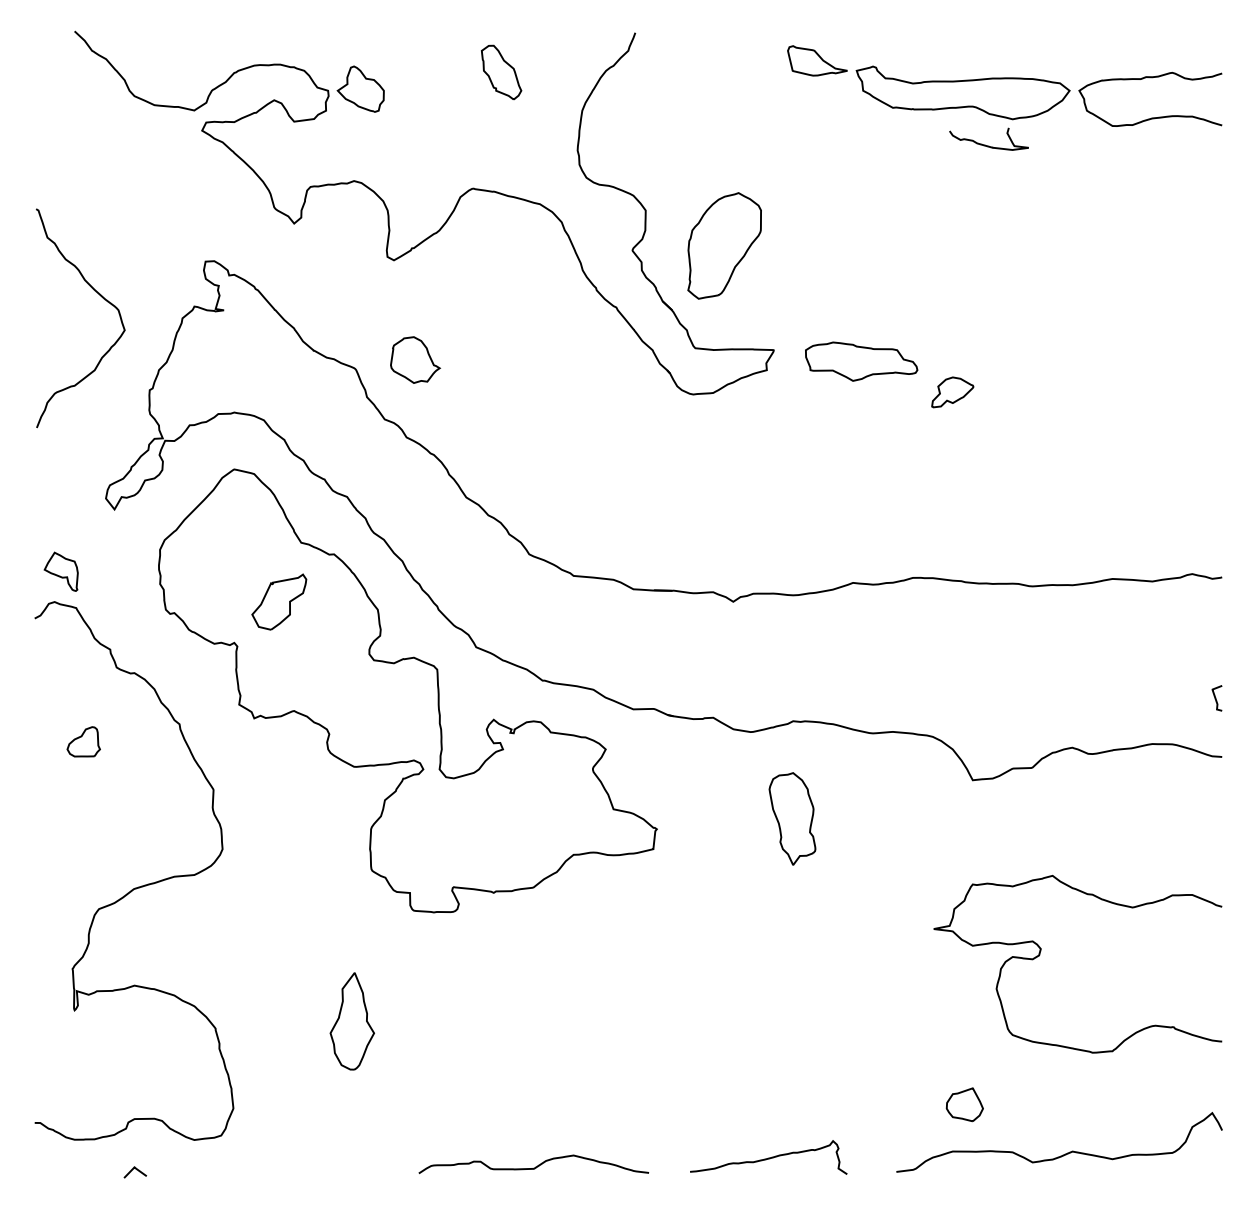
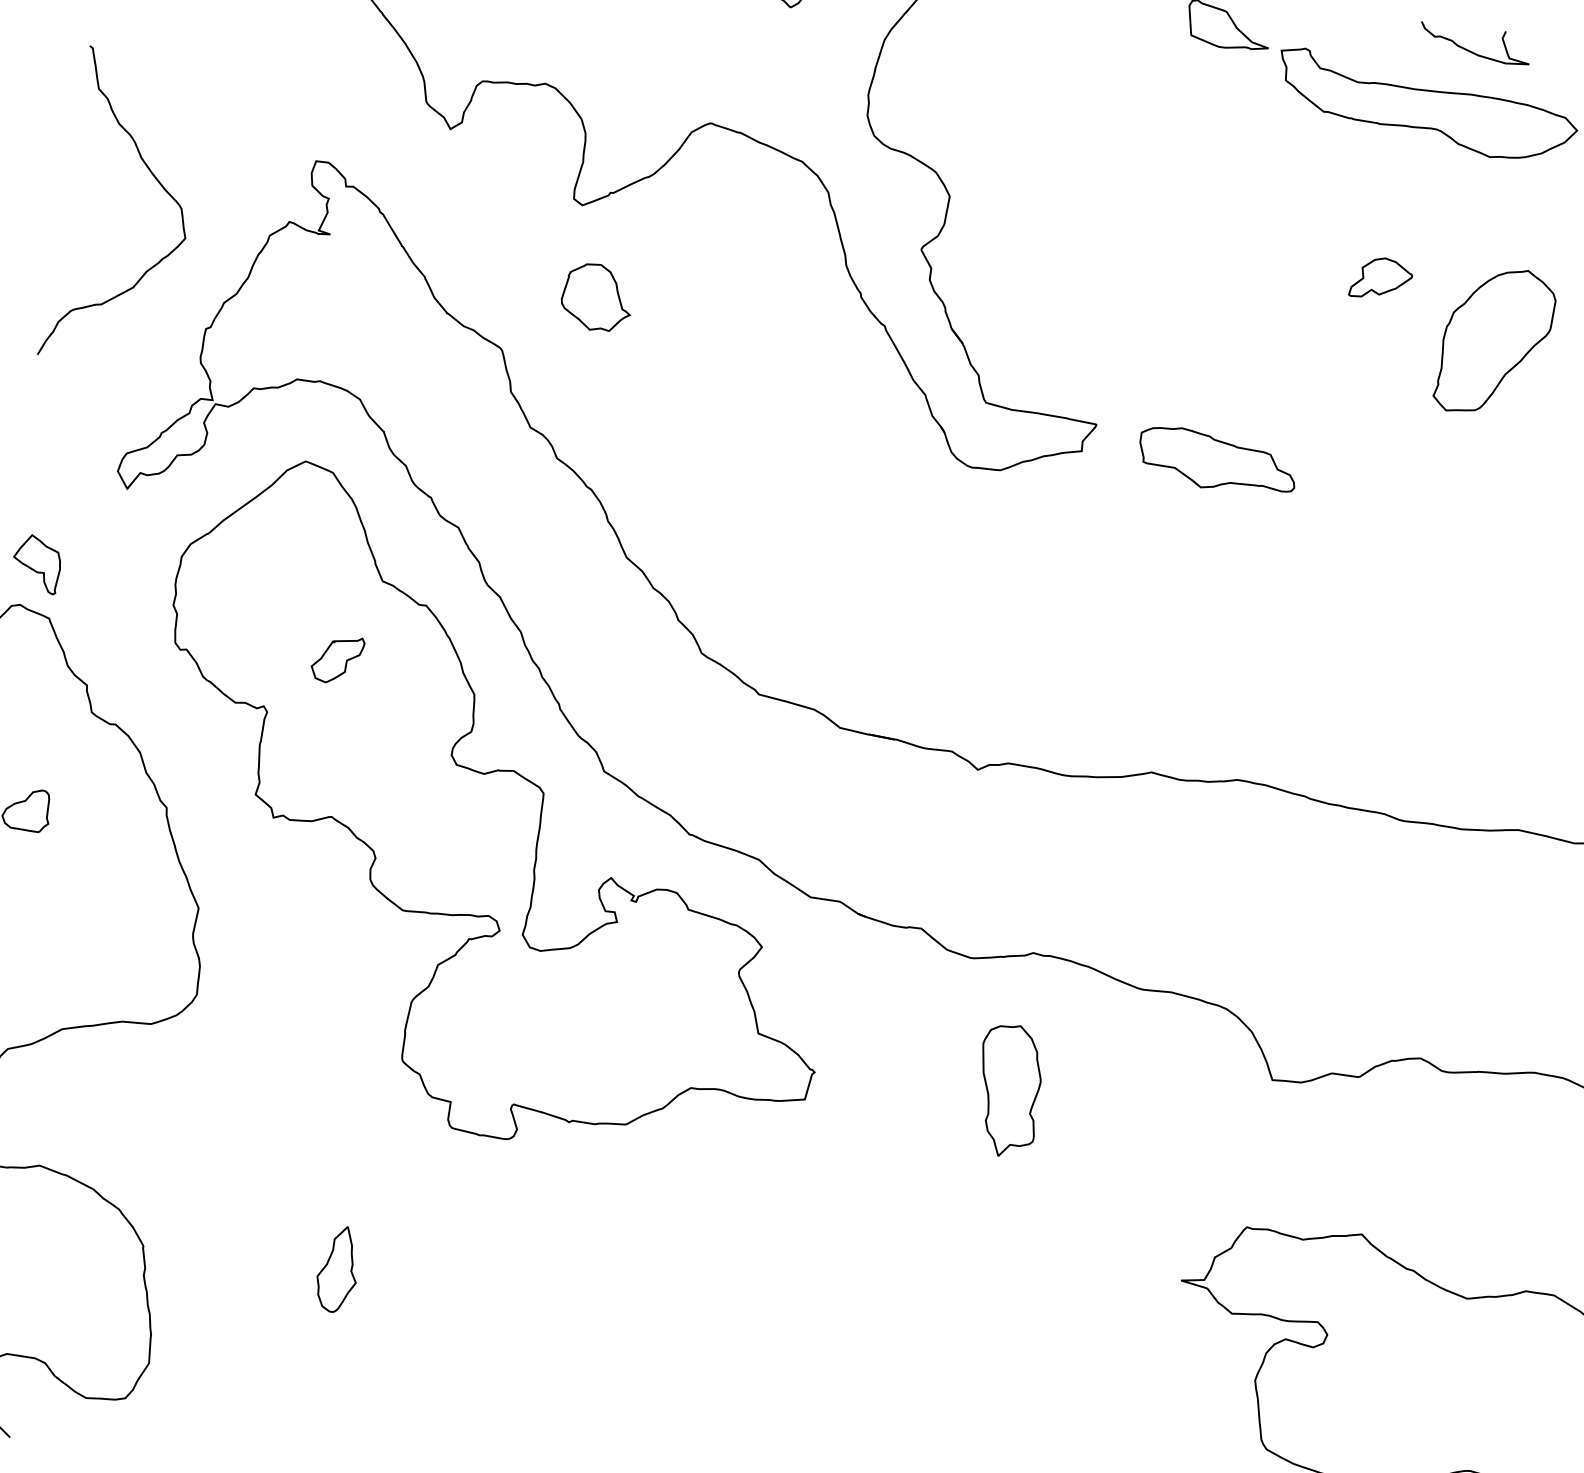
curve: (985, 144) -> (1468, 49), moved
part: (724, 245) -> (1495, 341), moved
part: (415, 359) -> (597, 296), moved
part: (952, 392) -> (1381, 279), moved
part: (279, 601) -> (337, 658), size x0.62
part: (352, 1021) -> (338, 1269), size x0.62

